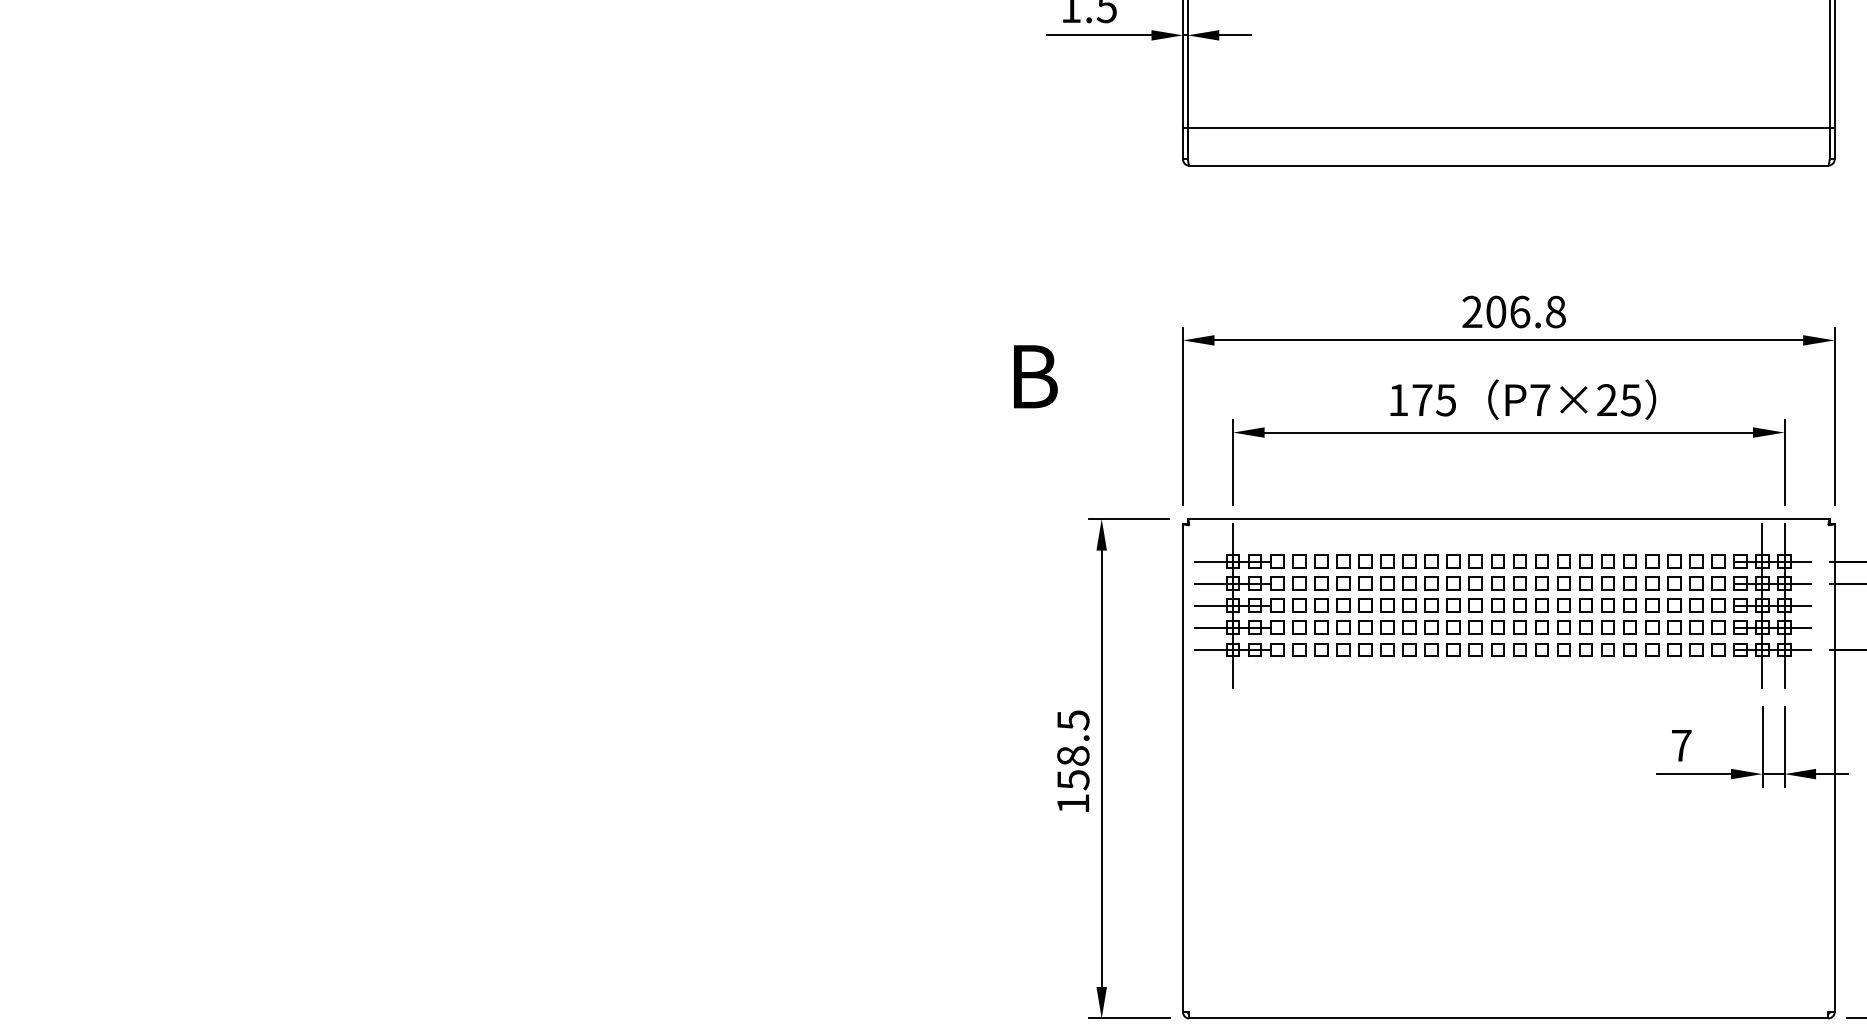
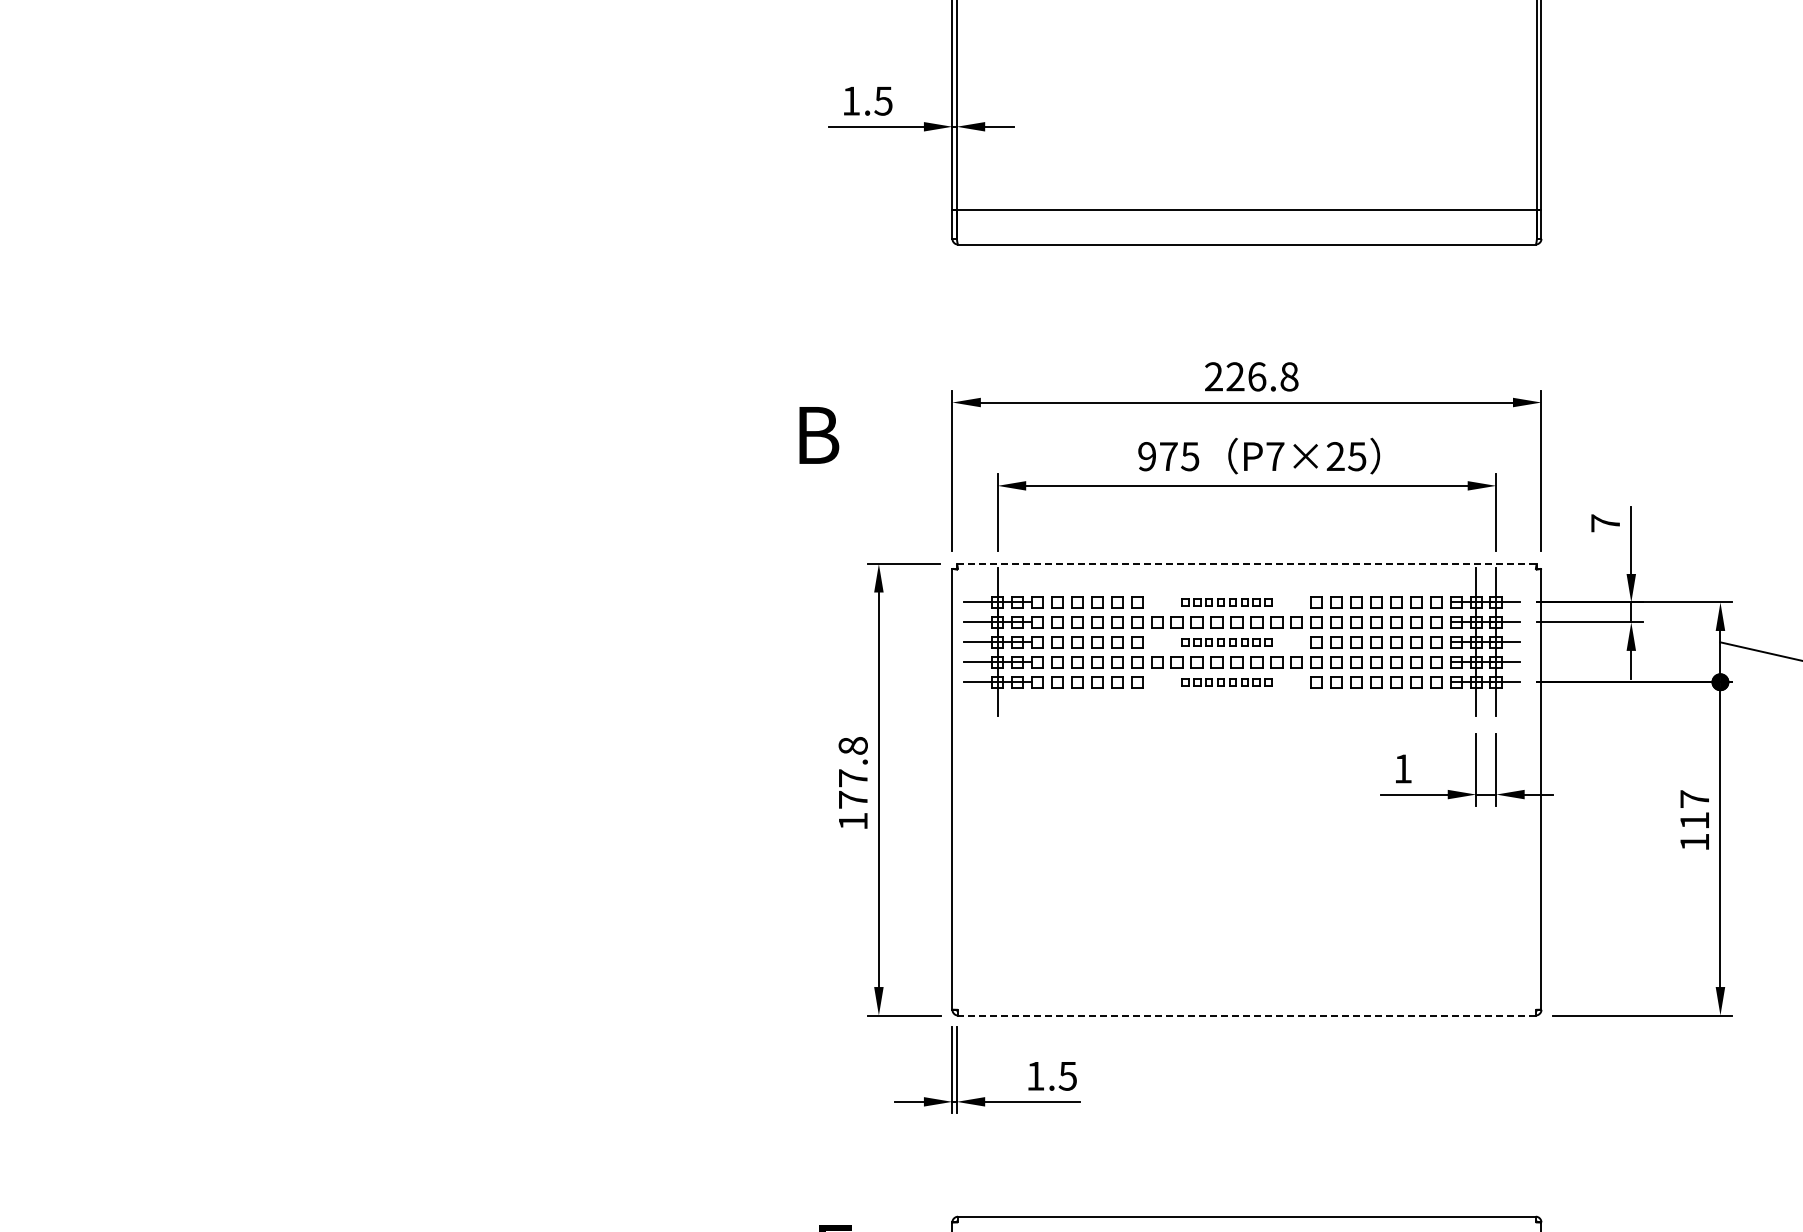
text: (1496, 311) -> (1235, 376), 206.8 -> 226.8
text: (1397, 400) -> (1146, 456), 175 -> 975
line: (1509, 519) -> (1247, 564), solid -> dashed
part: (1486, 561) -> (1226, 602), size x0.6
part: (1486, 605) -> (1226, 642), size x0.6
part: (1486, 650) -> (1226, 682), size x0.6
text: (1682, 745) -> (1403, 768), 7 -> 1
text: (1072, 750) -> (852, 773), 158.5 -> 177.8
line: (1508, 1018) -> (1246, 1015), solid -> dashed

